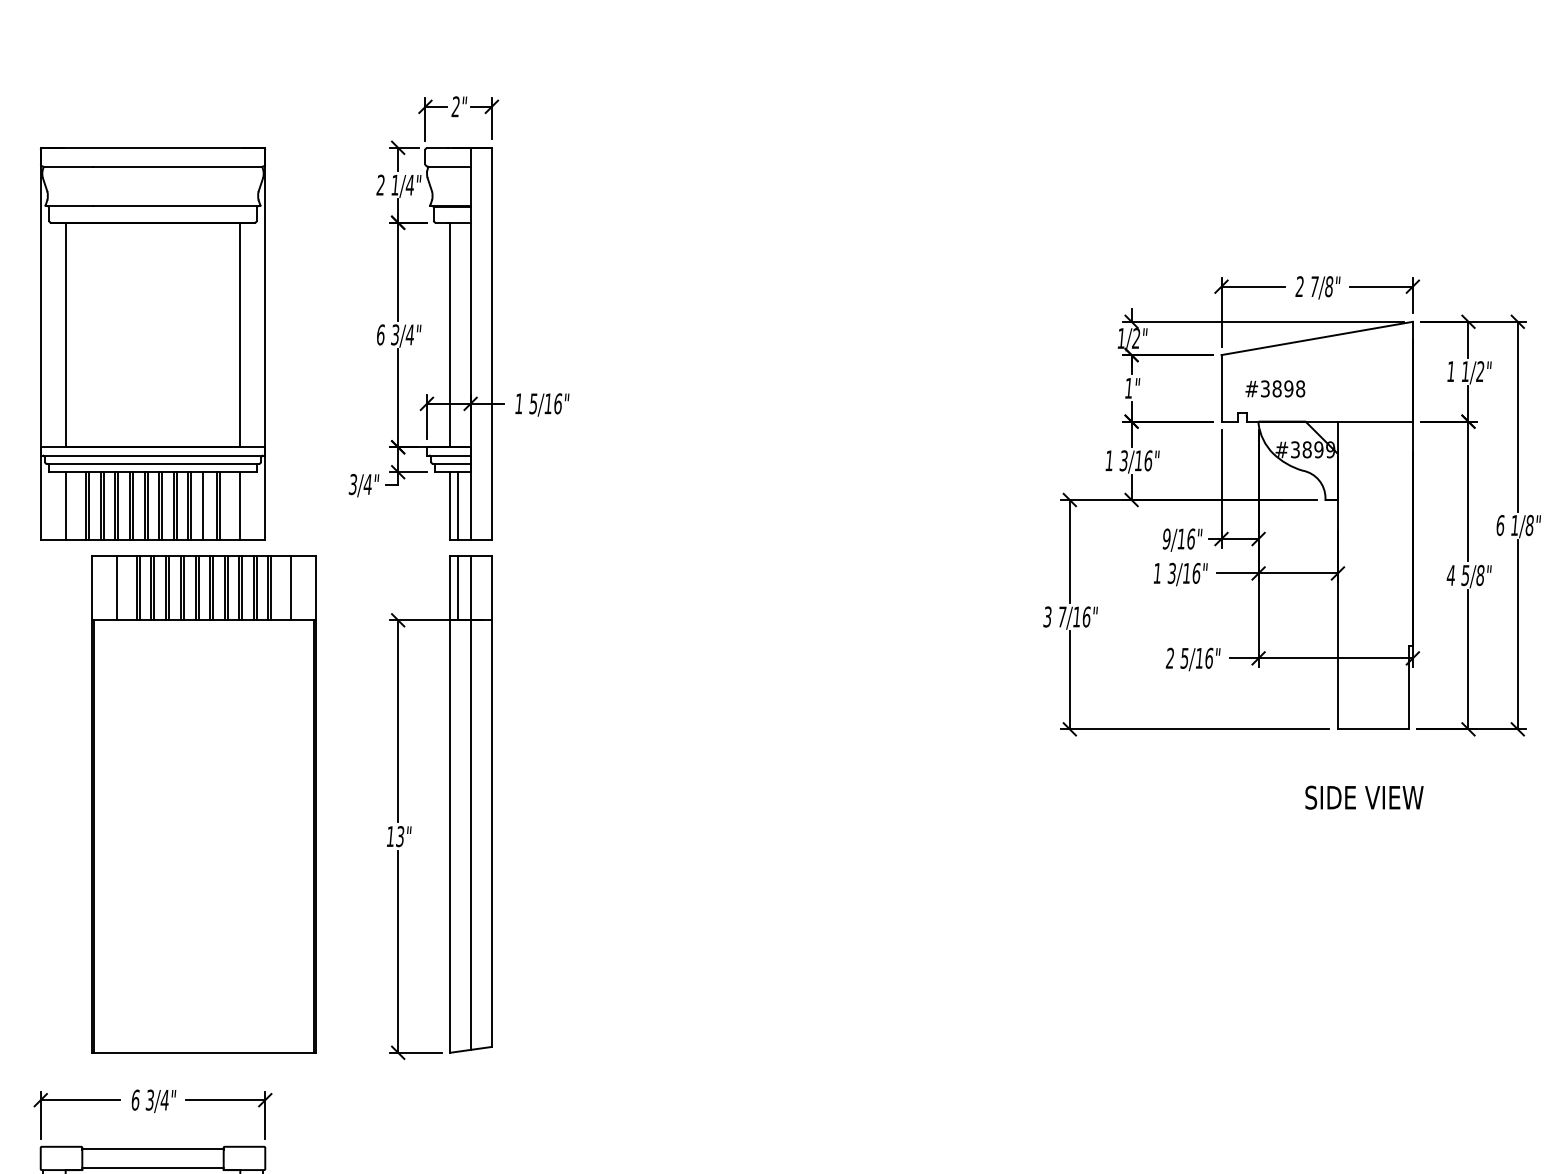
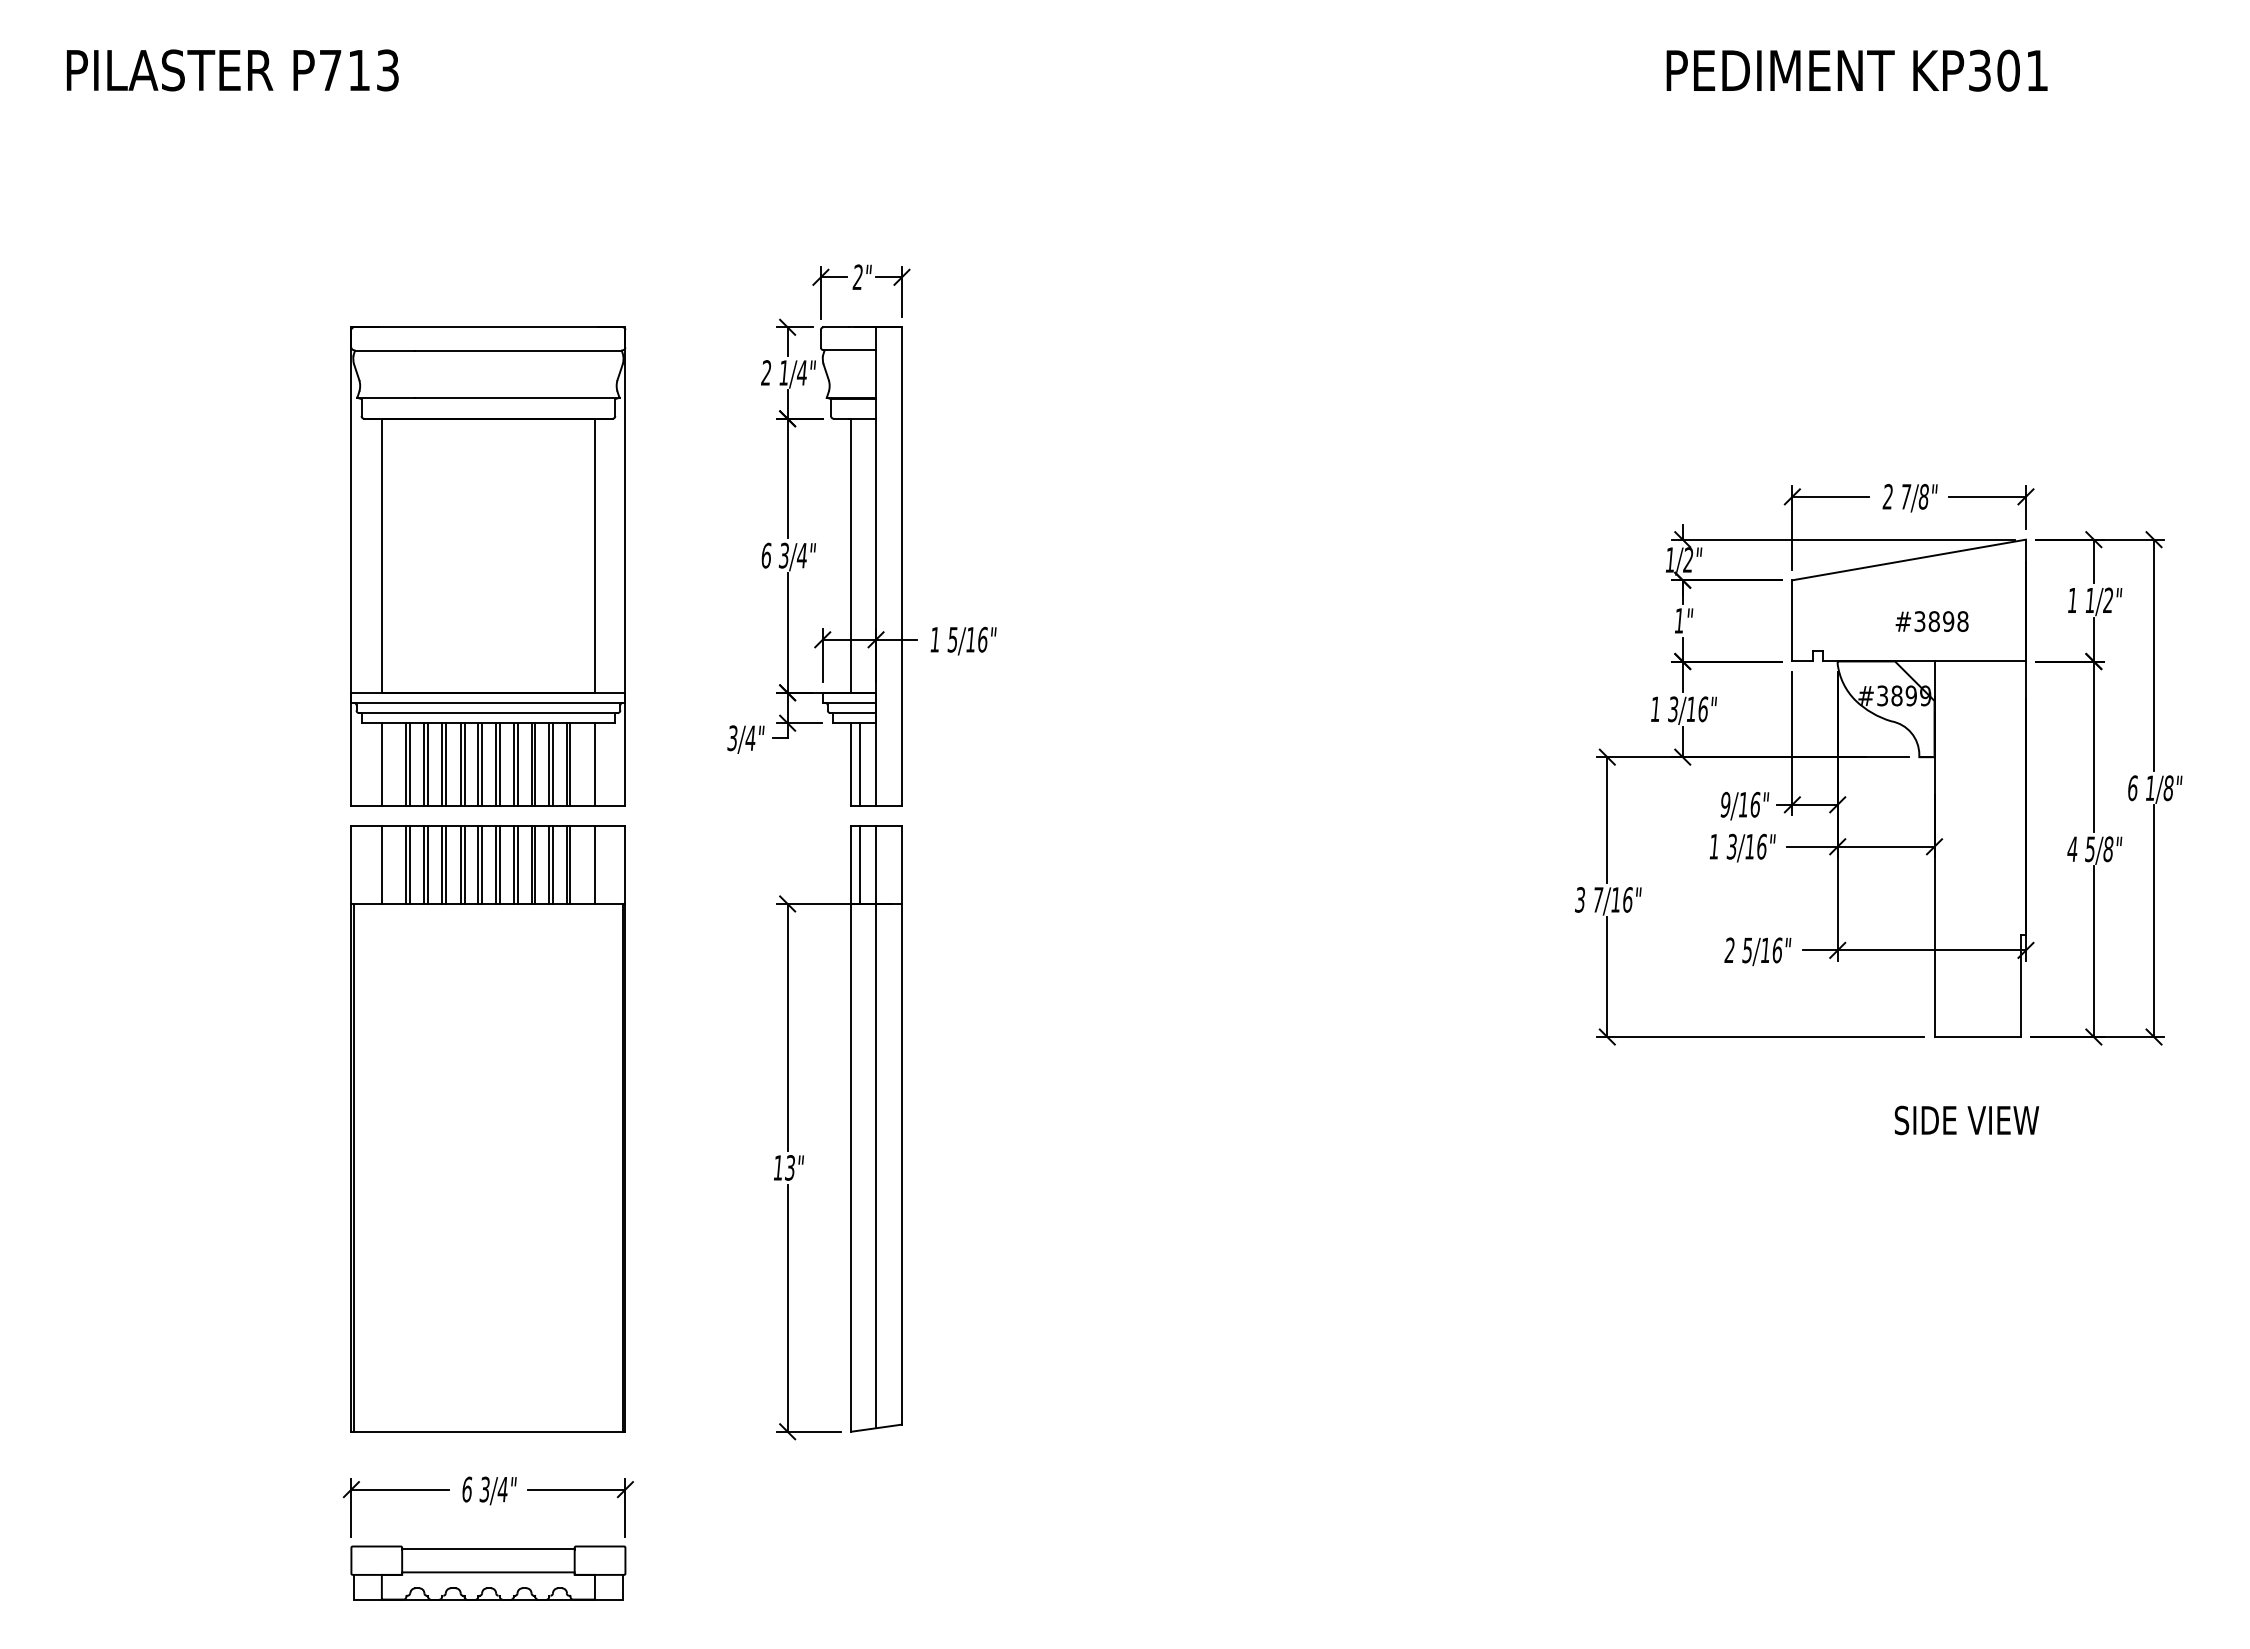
text: (1274, 388) -> (1931, 621), moved
line: (206, 506) -> (553, 764), added
part: (203, 804) -> (487, 1128), moved

